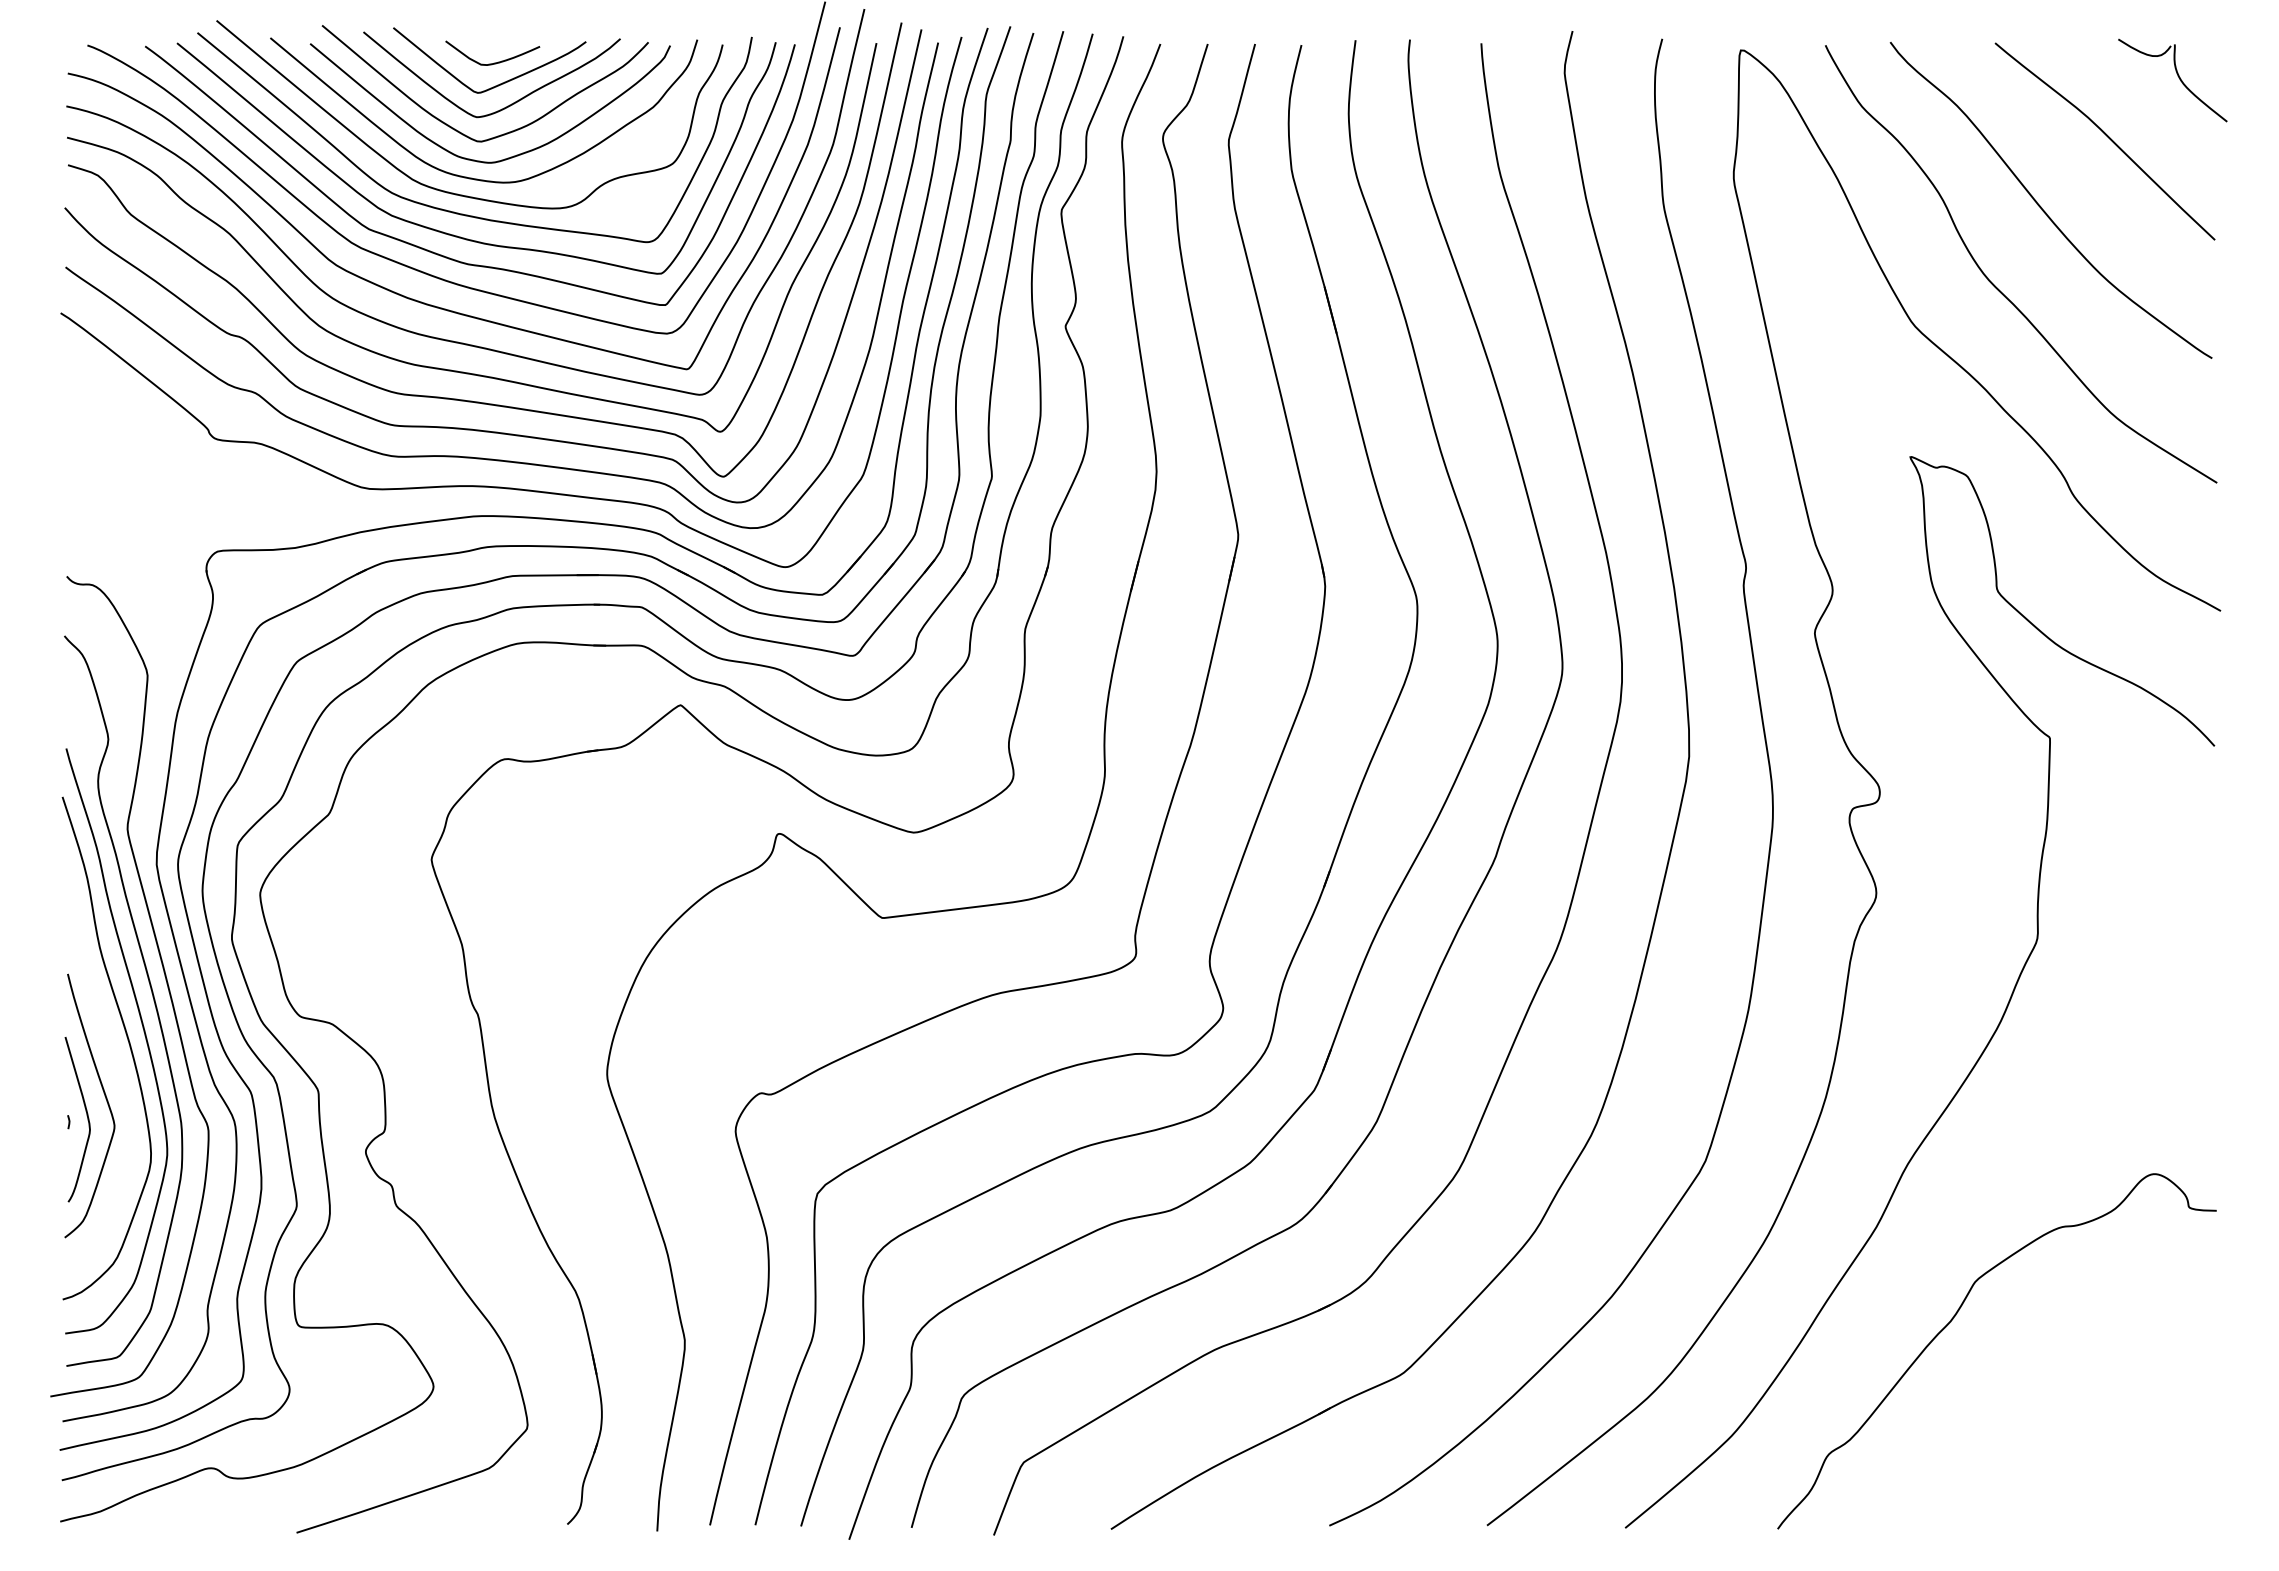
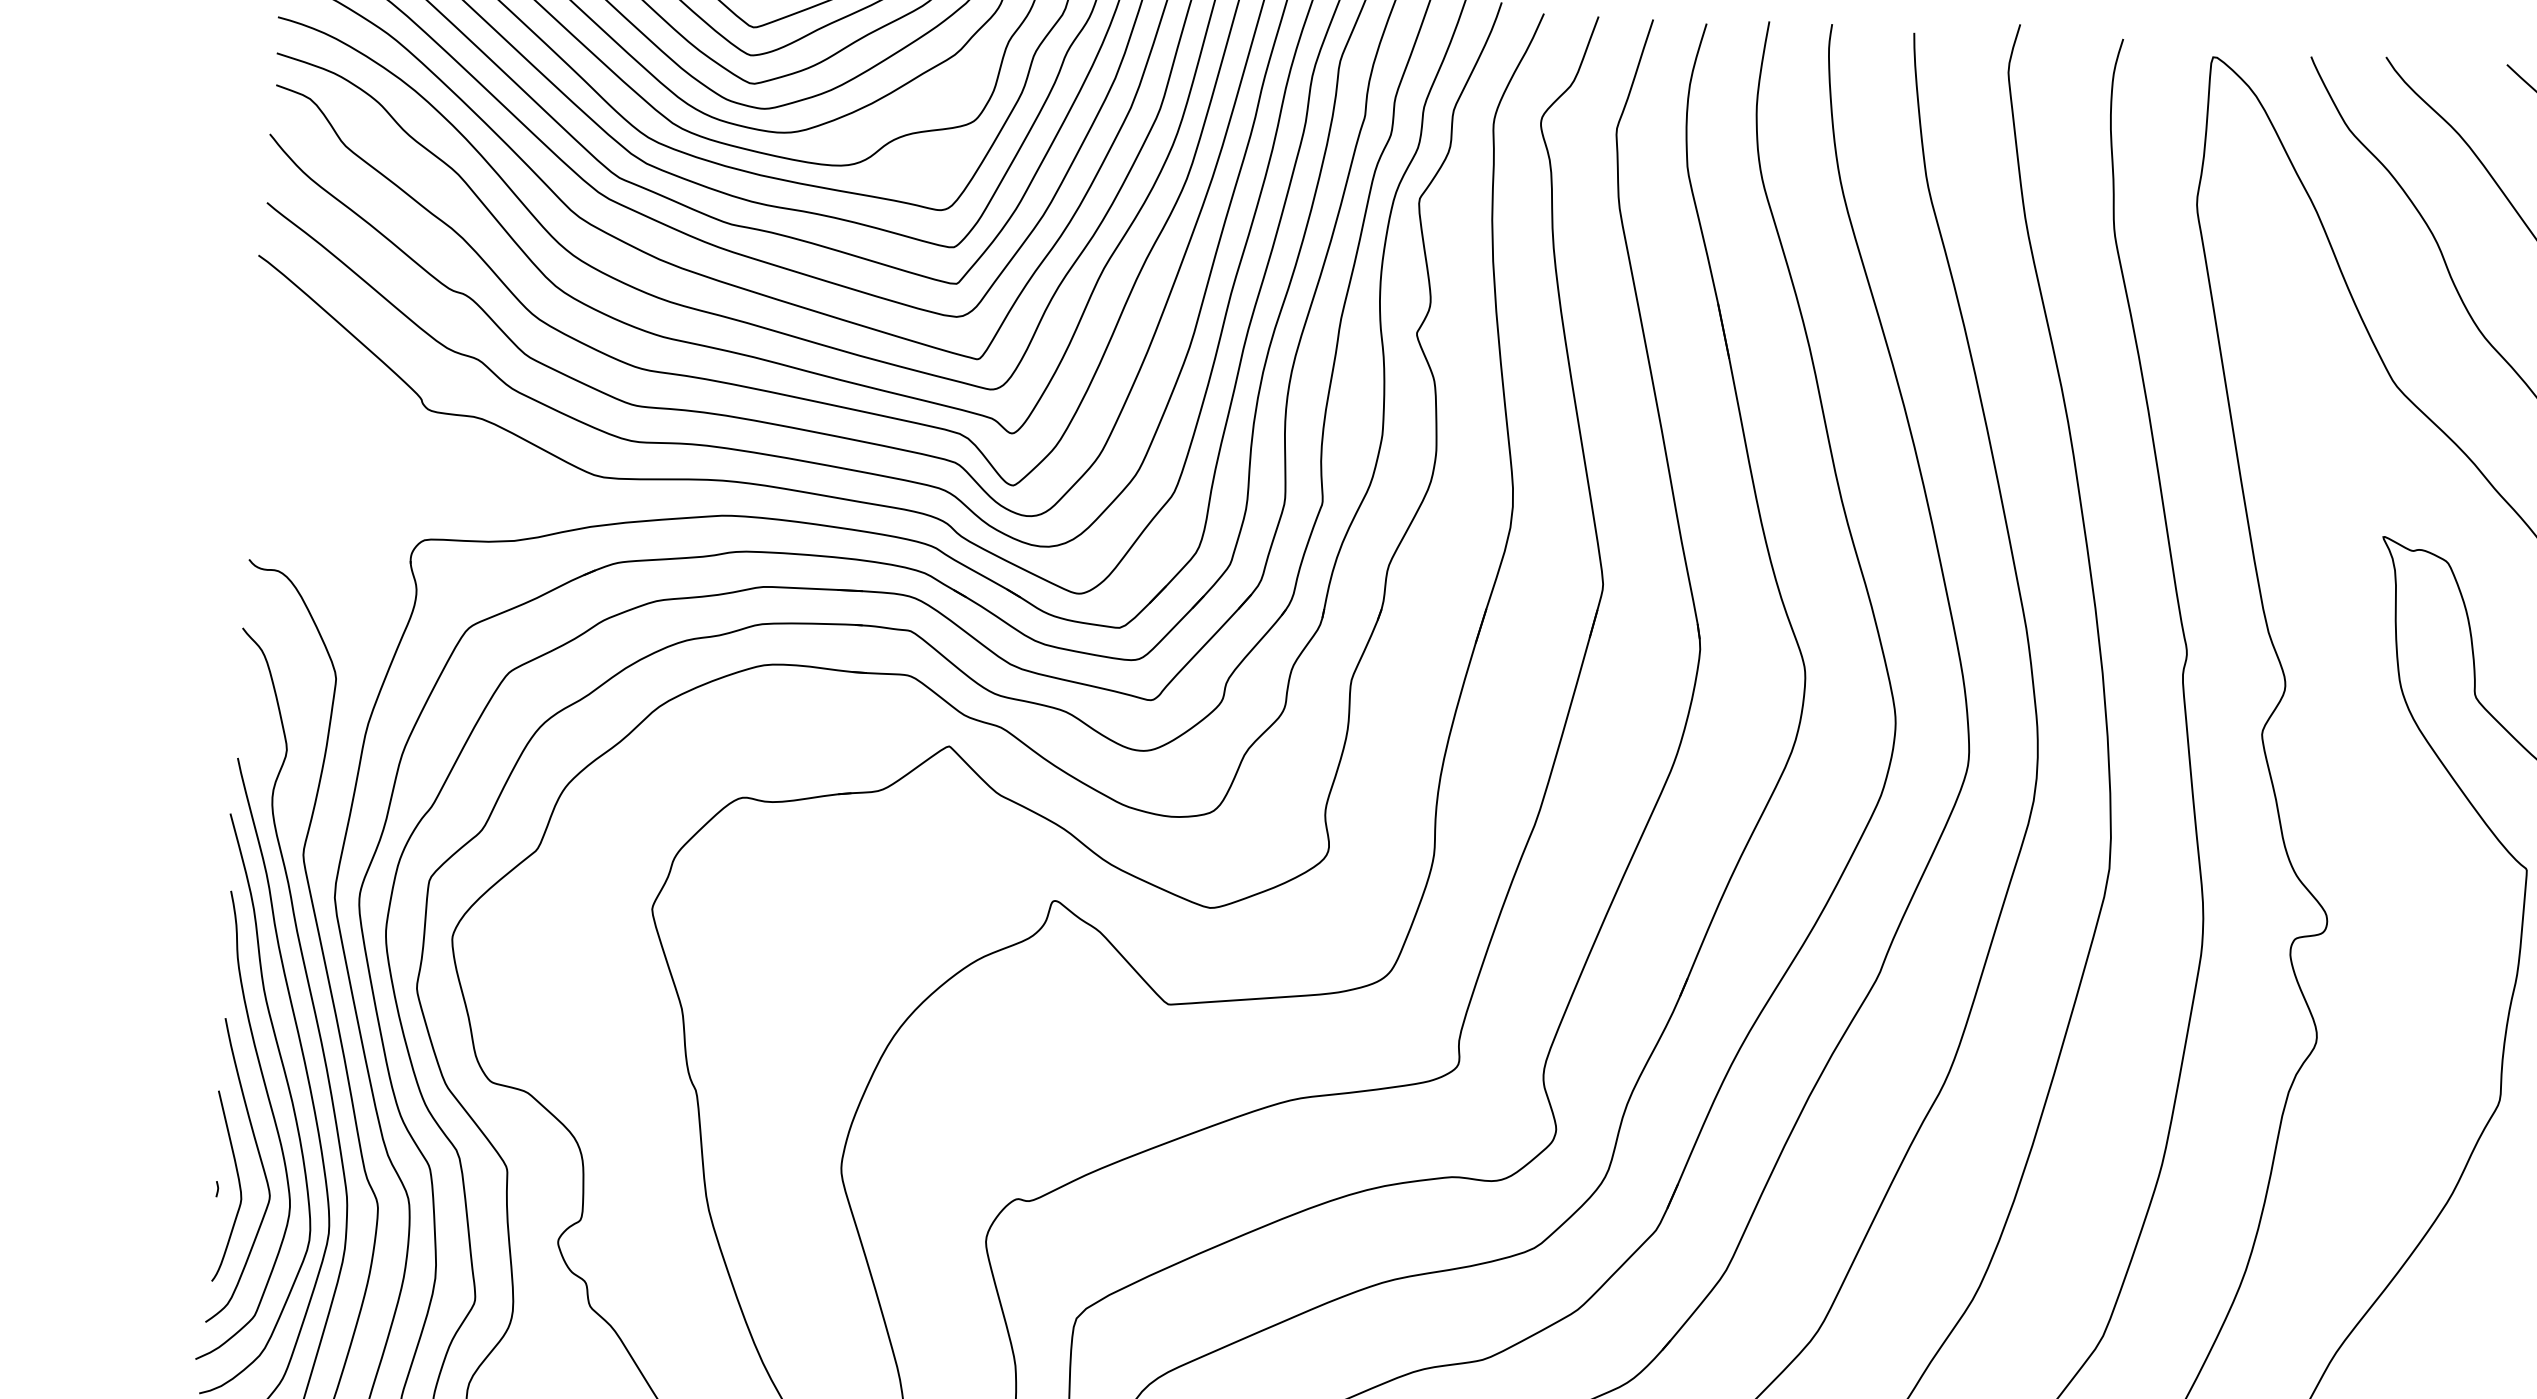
curve: (114, 1061) -> (273, 1122), added

